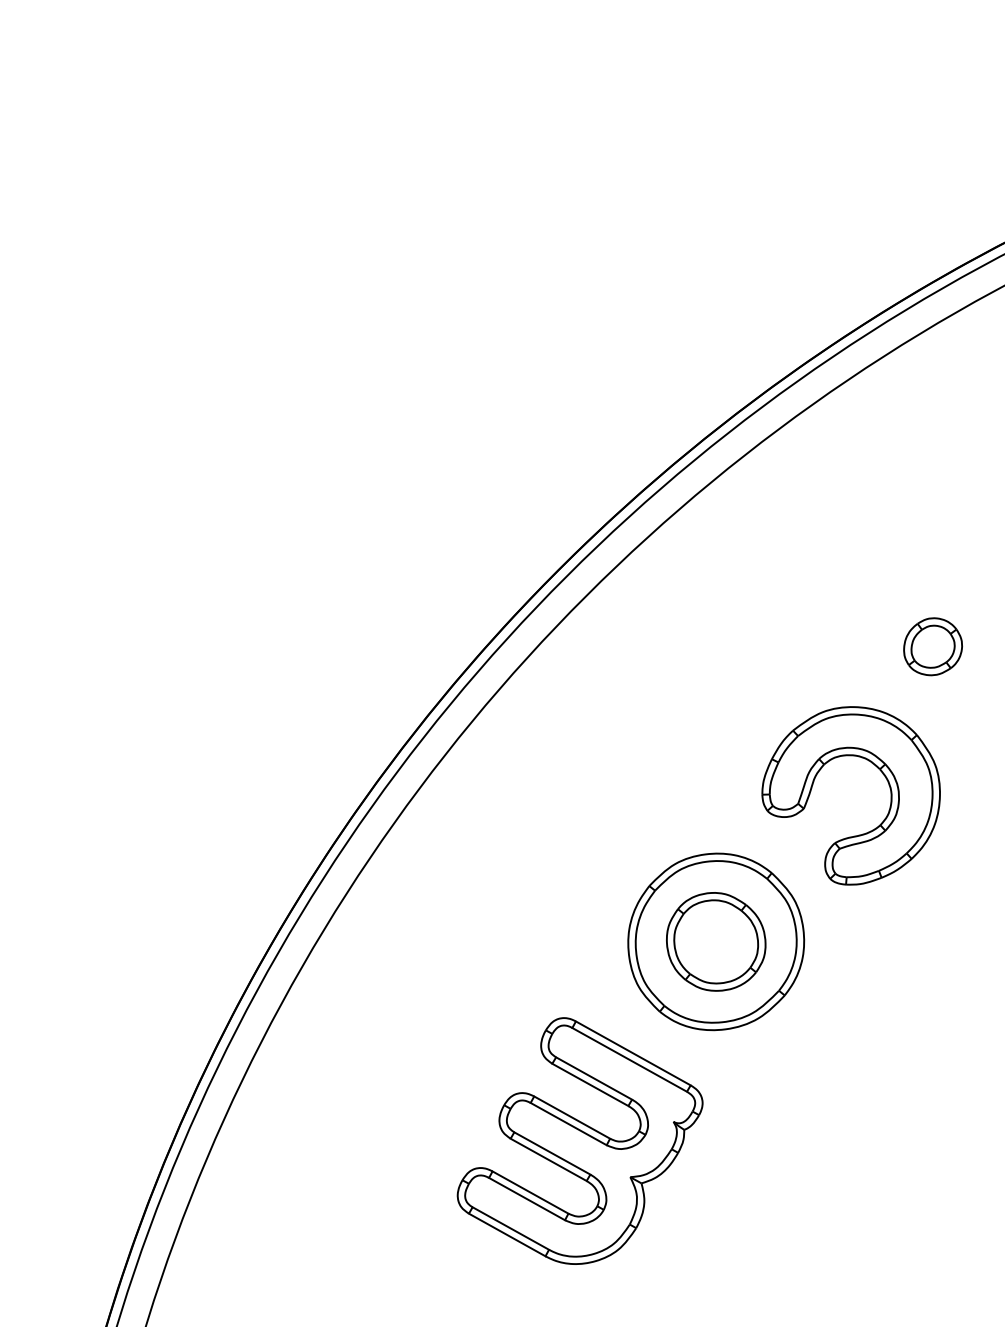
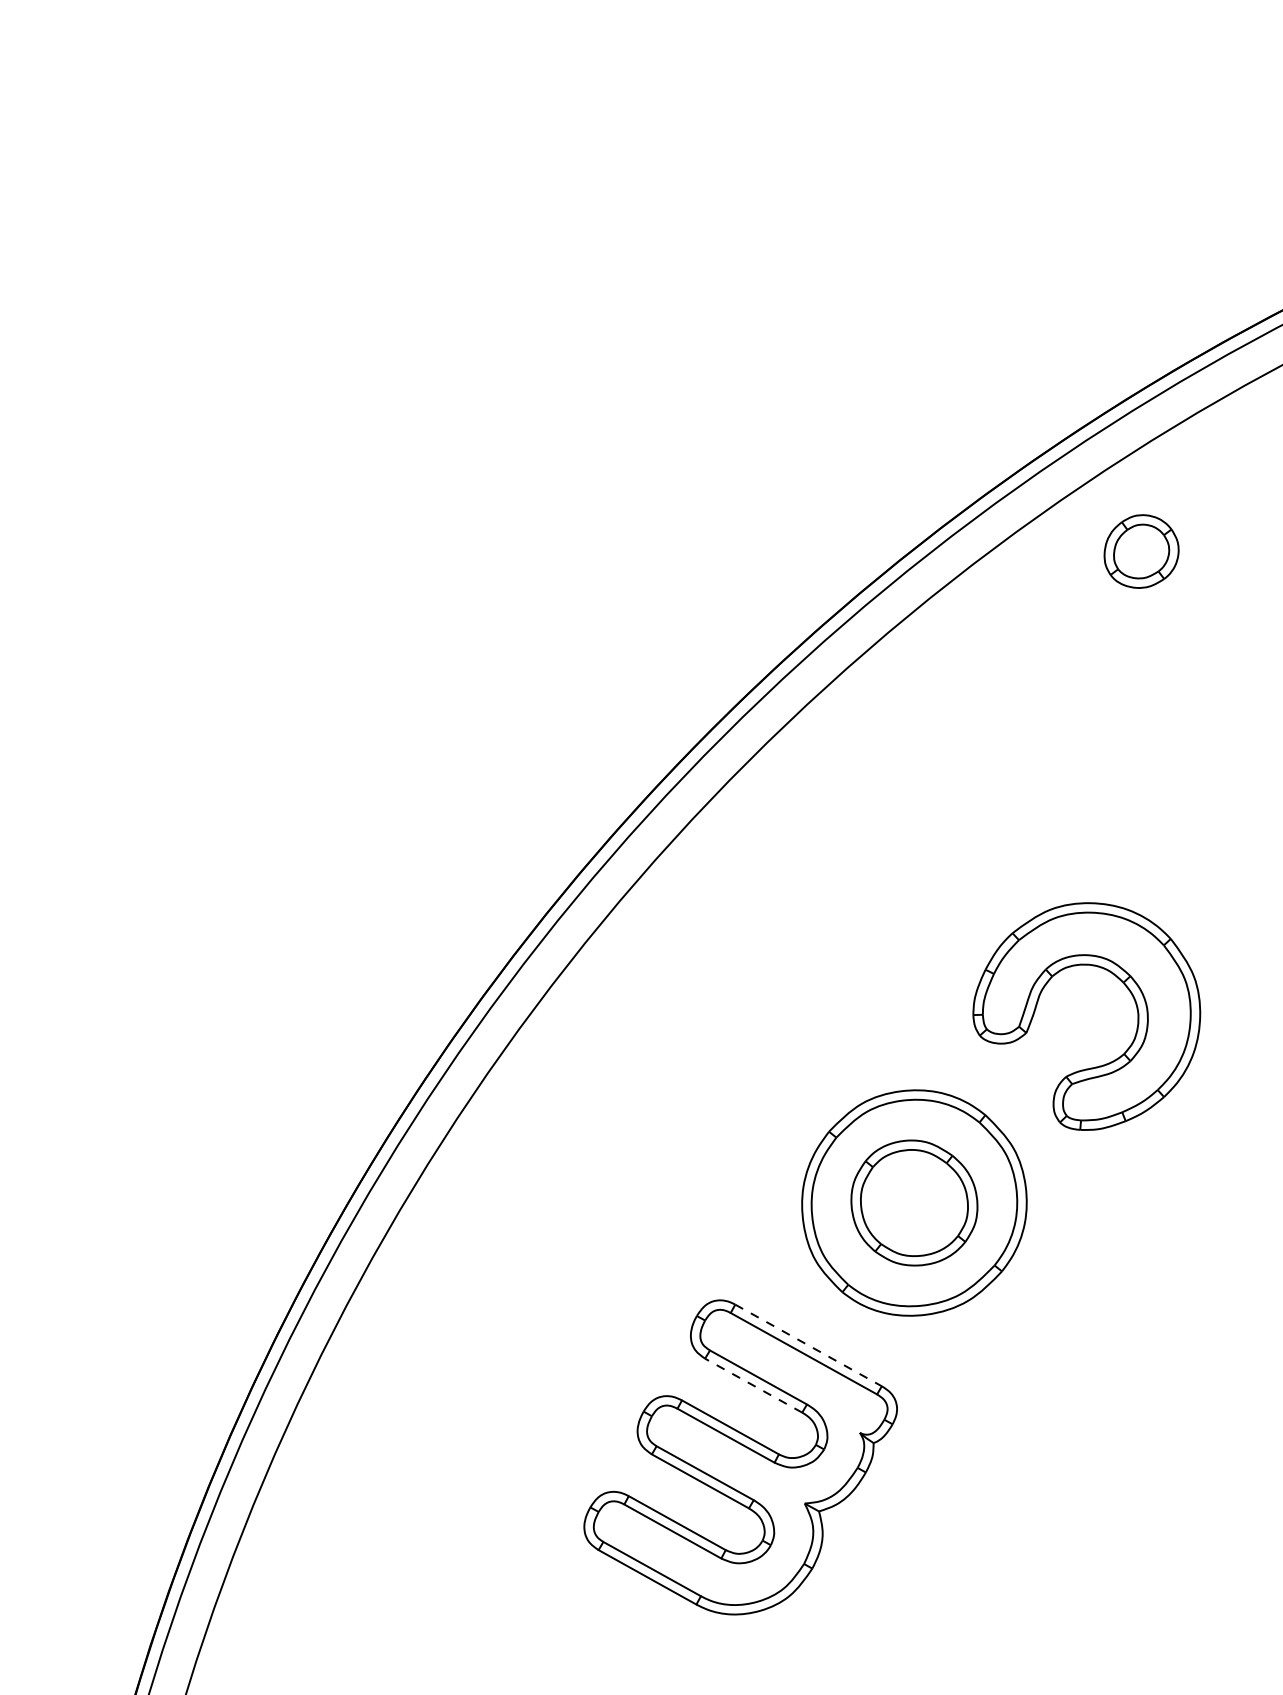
part: (932, 646) -> (1140, 551), moved
line: (633, 1053) -> (808, 1345), solid -> dashed
line: (589, 1084) -> (752, 1385), solid -> dashed

